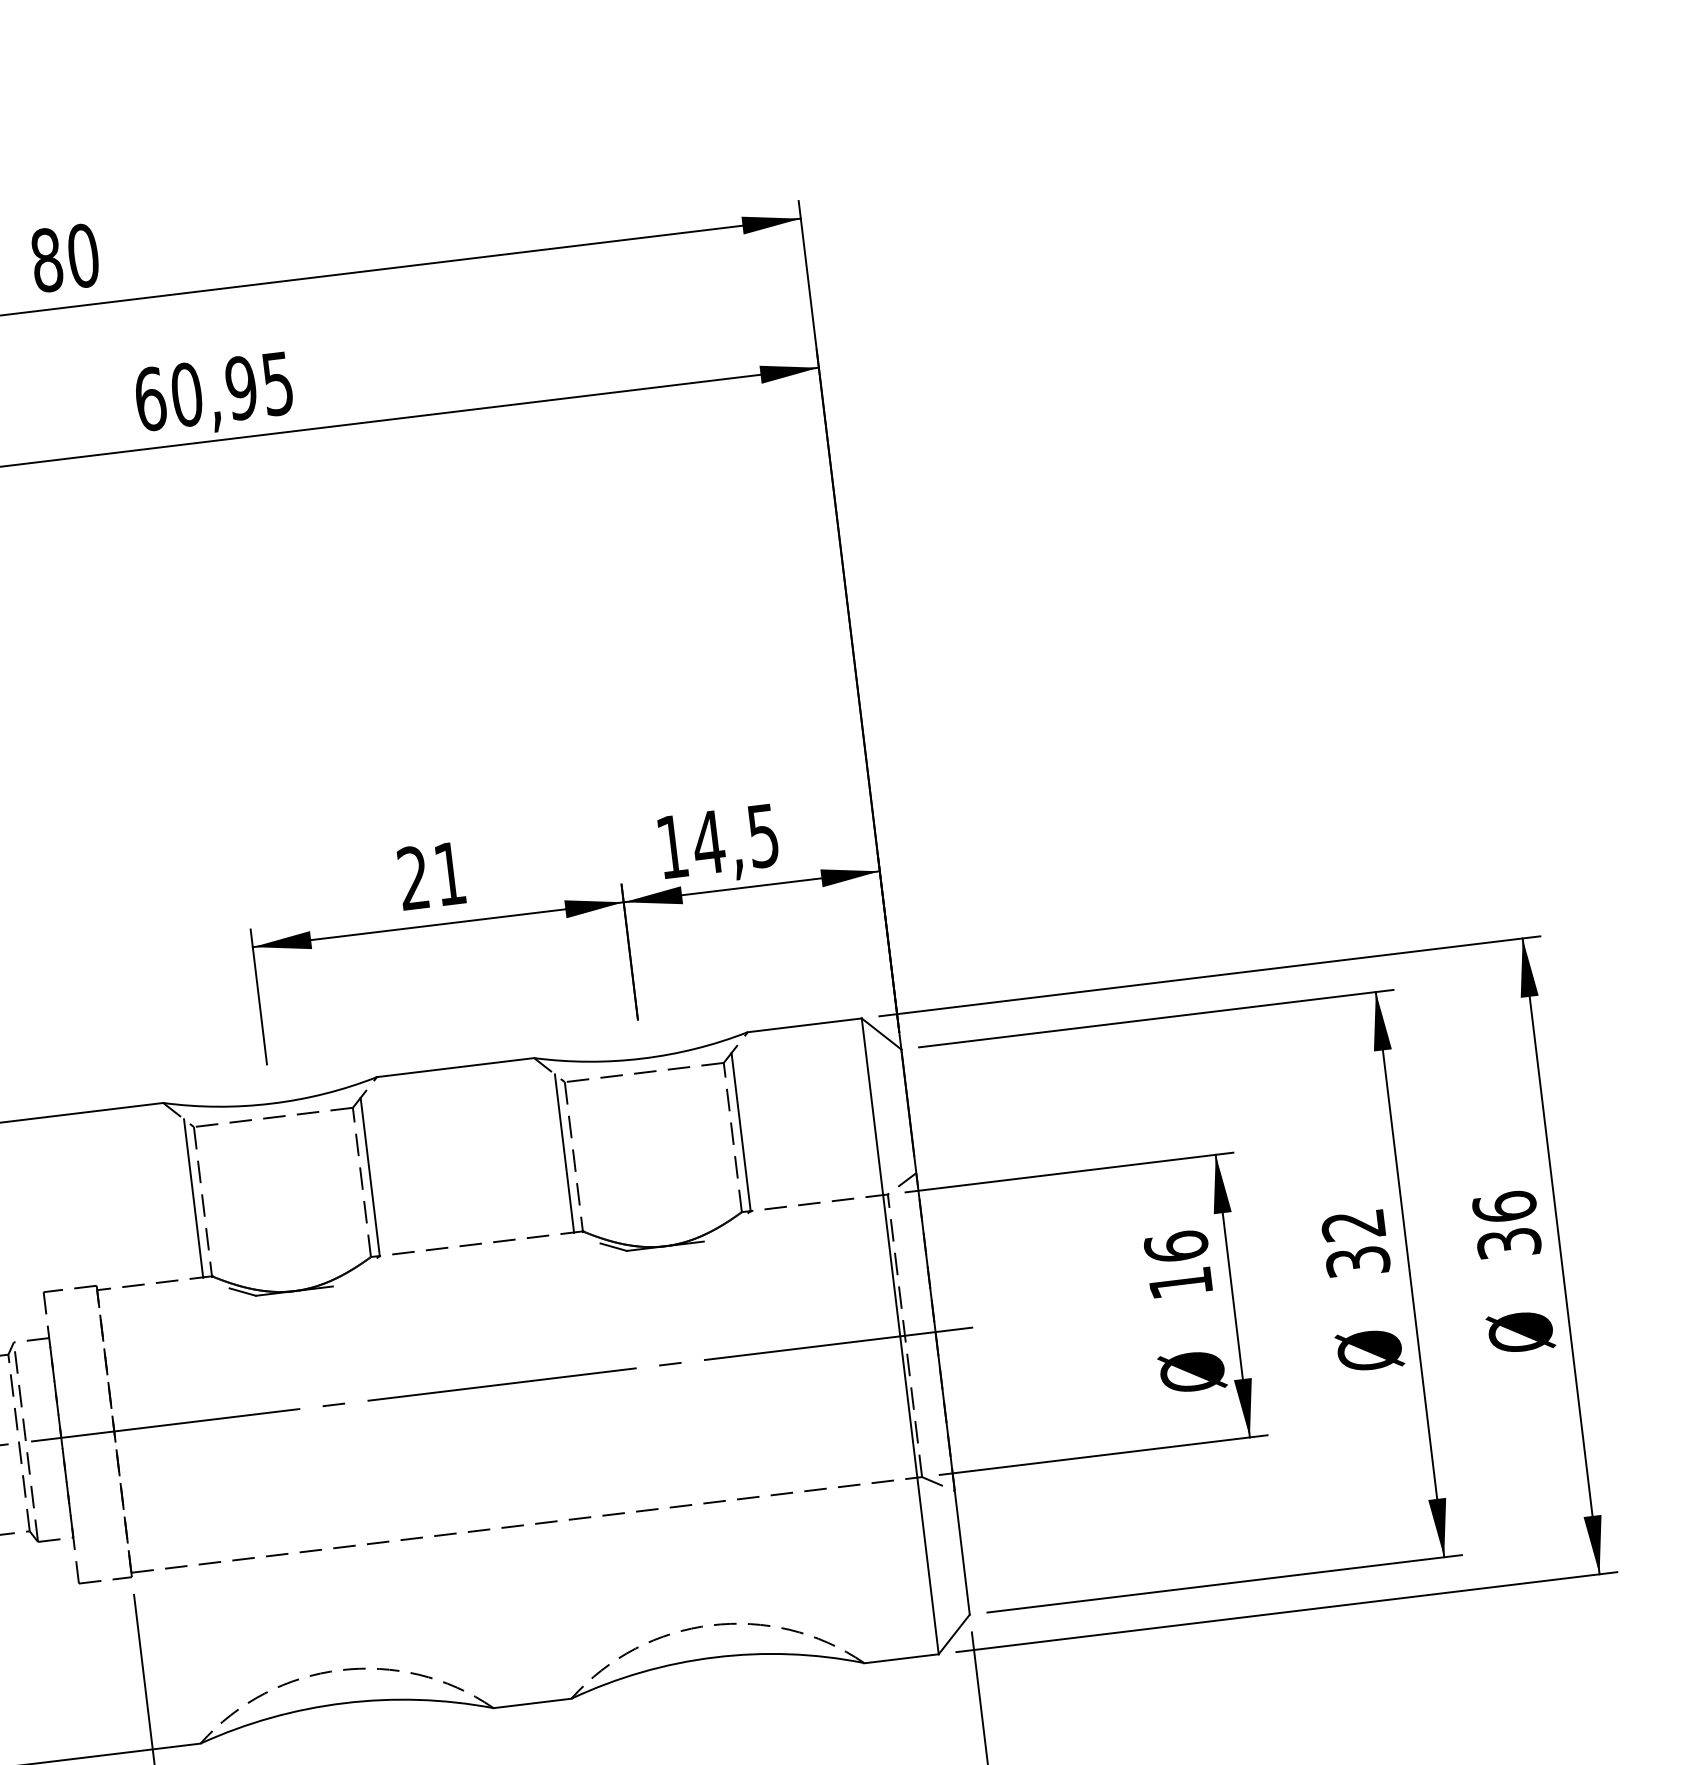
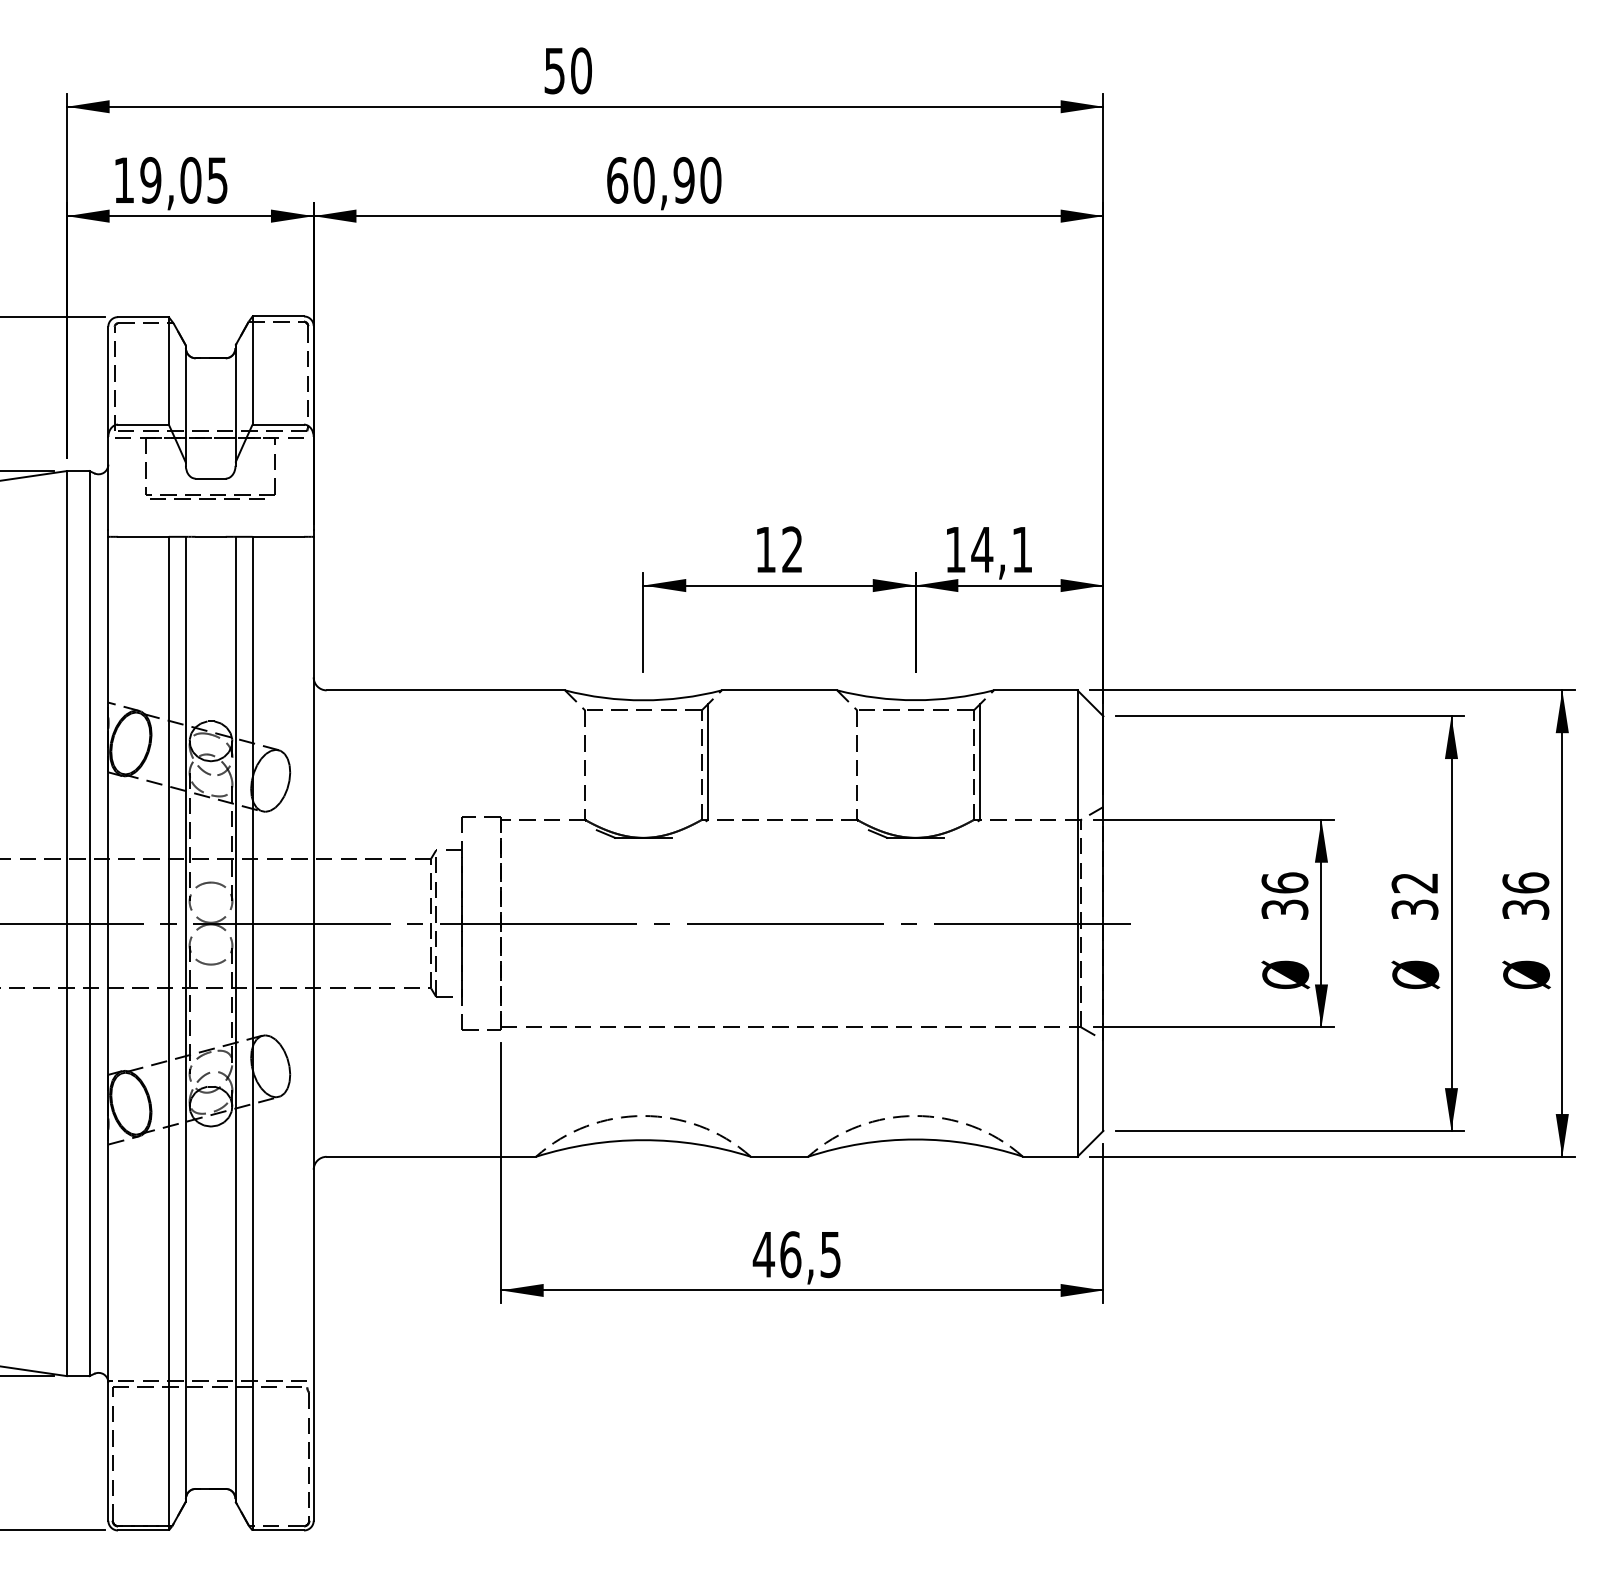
text: (46, 259) -> (554, 70), 80 -> 50
text: (277, 383) -> (710, 180), 60,95 -> 60,90
text: (763, 836) -> (1022, 550), 14,5 -> 14,1
text: (430, 875) -> (778, 549), 21 -> 12
line: (564, 1152) -> (850, 761), removed
line: (193, 1197) -> (578, 761), removed
text: (1180, 1282) -> (1284, 909), 16 -> 36

